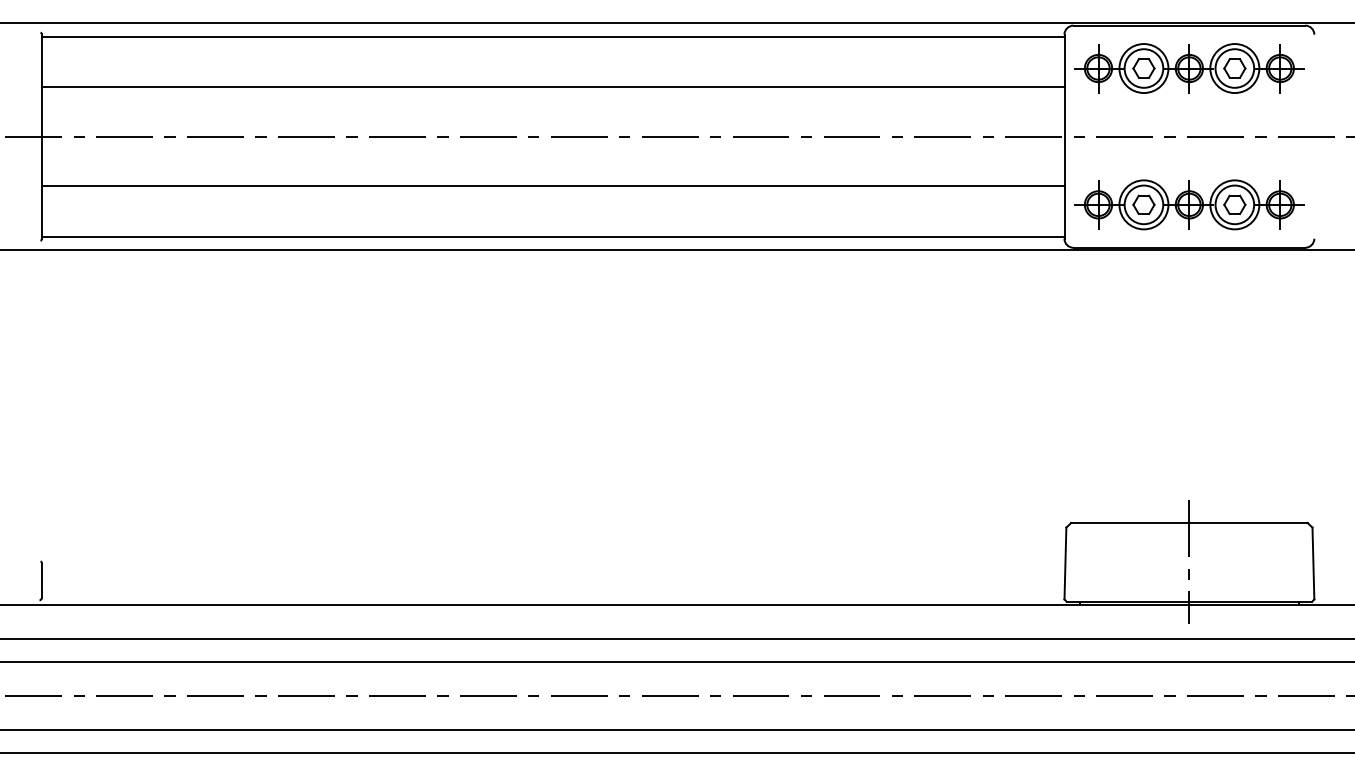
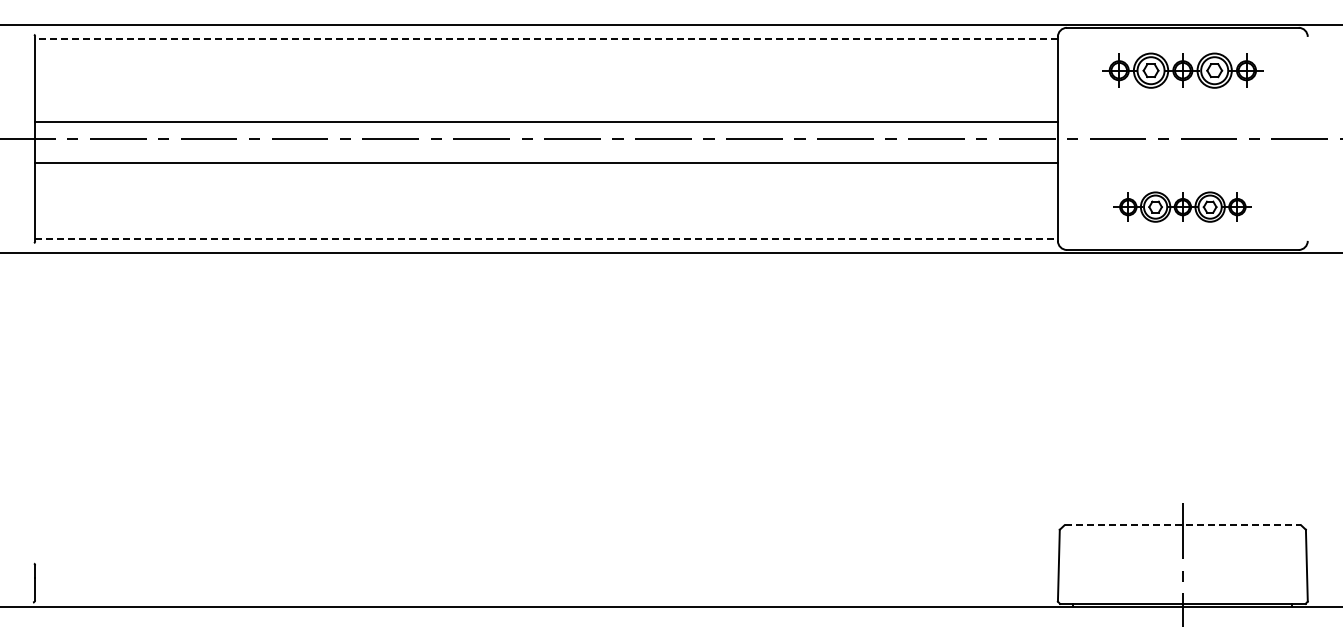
line: (552, 36) -> (545, 38), solid -> dashed
part: (1189, 68) -> (1182, 70), size x0.7
line: (552, 87) -> (545, 122), moved
line: (552, 186) -> (545, 163), moved
part: (1189, 204) -> (1182, 206), size x0.6
line: (553, 236) -> (546, 238), solid -> dashed
line: (1189, 523) -> (1182, 525), solid -> dashed

